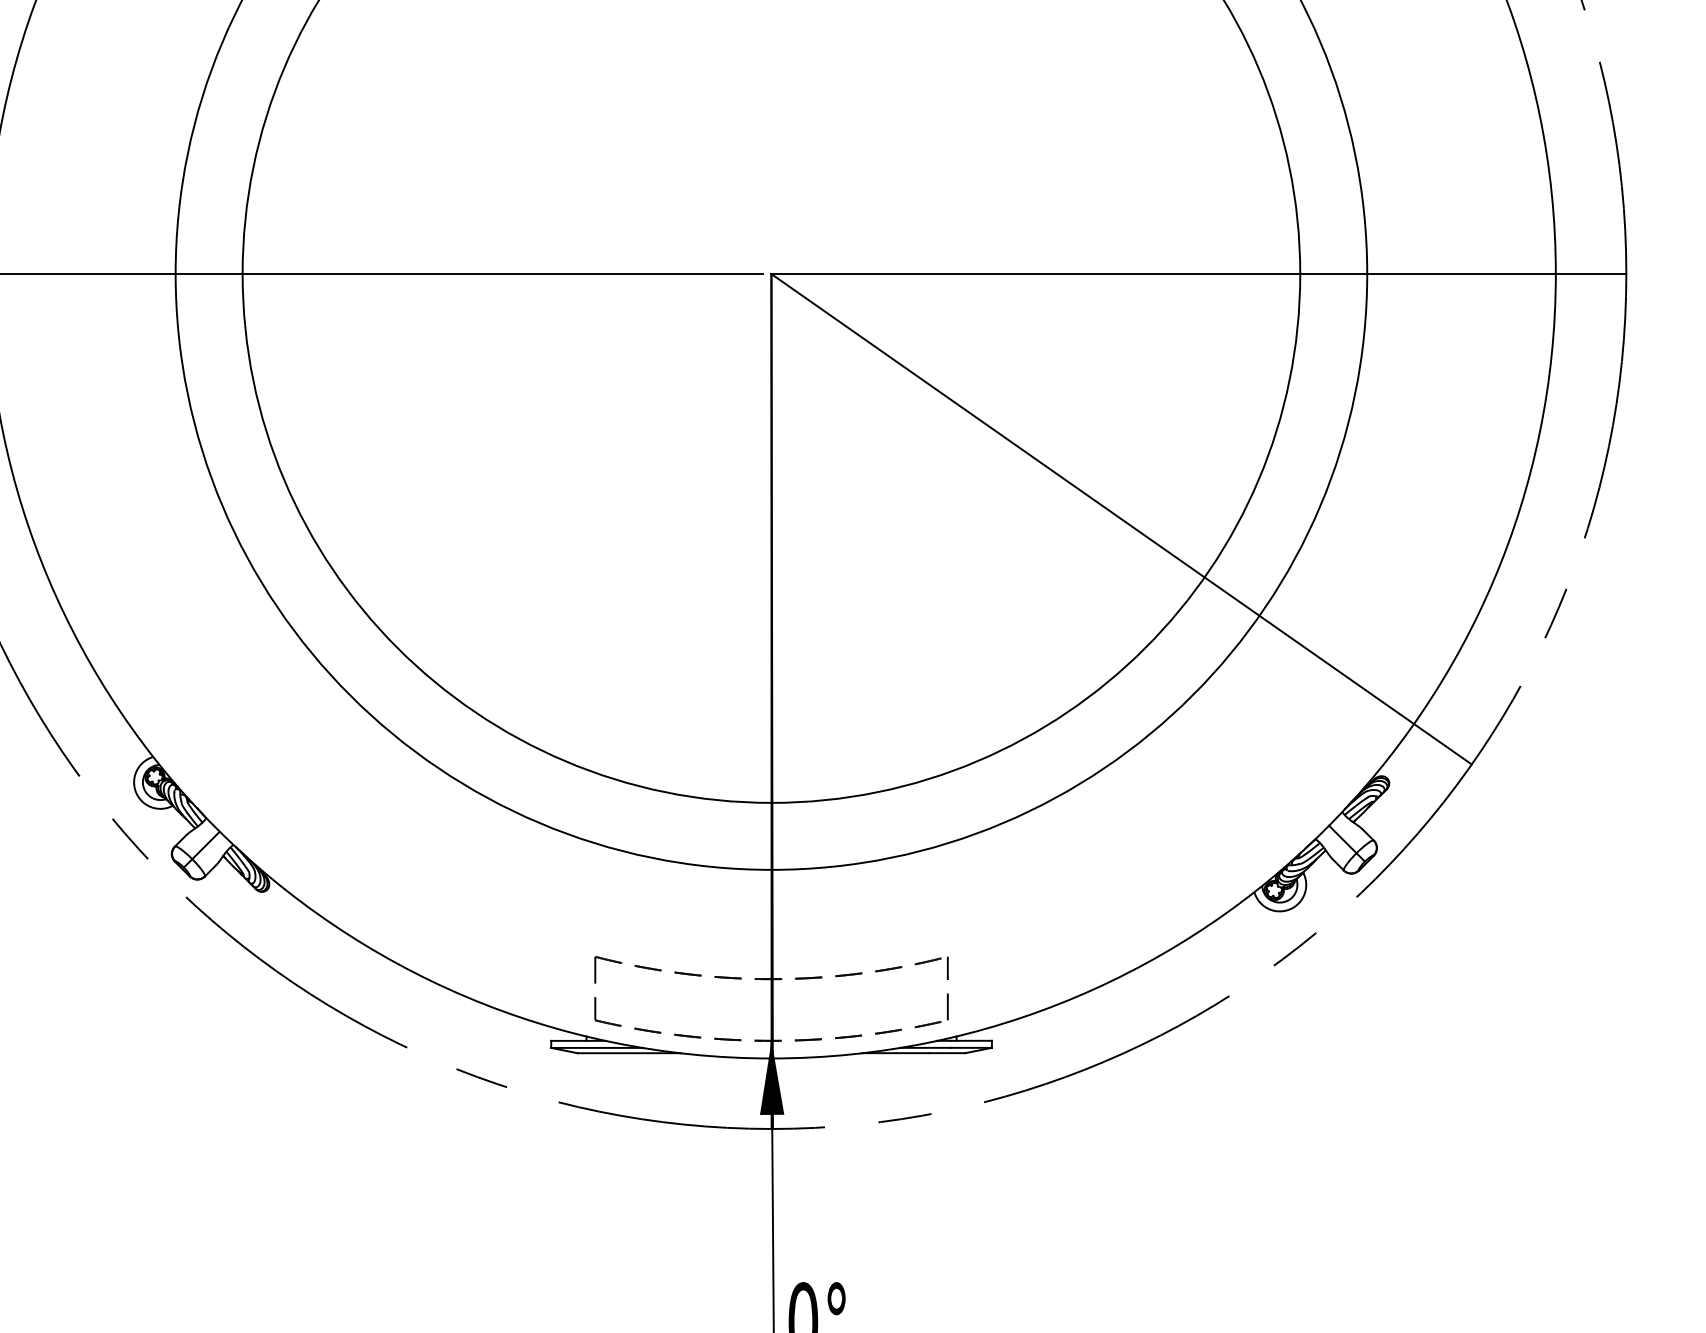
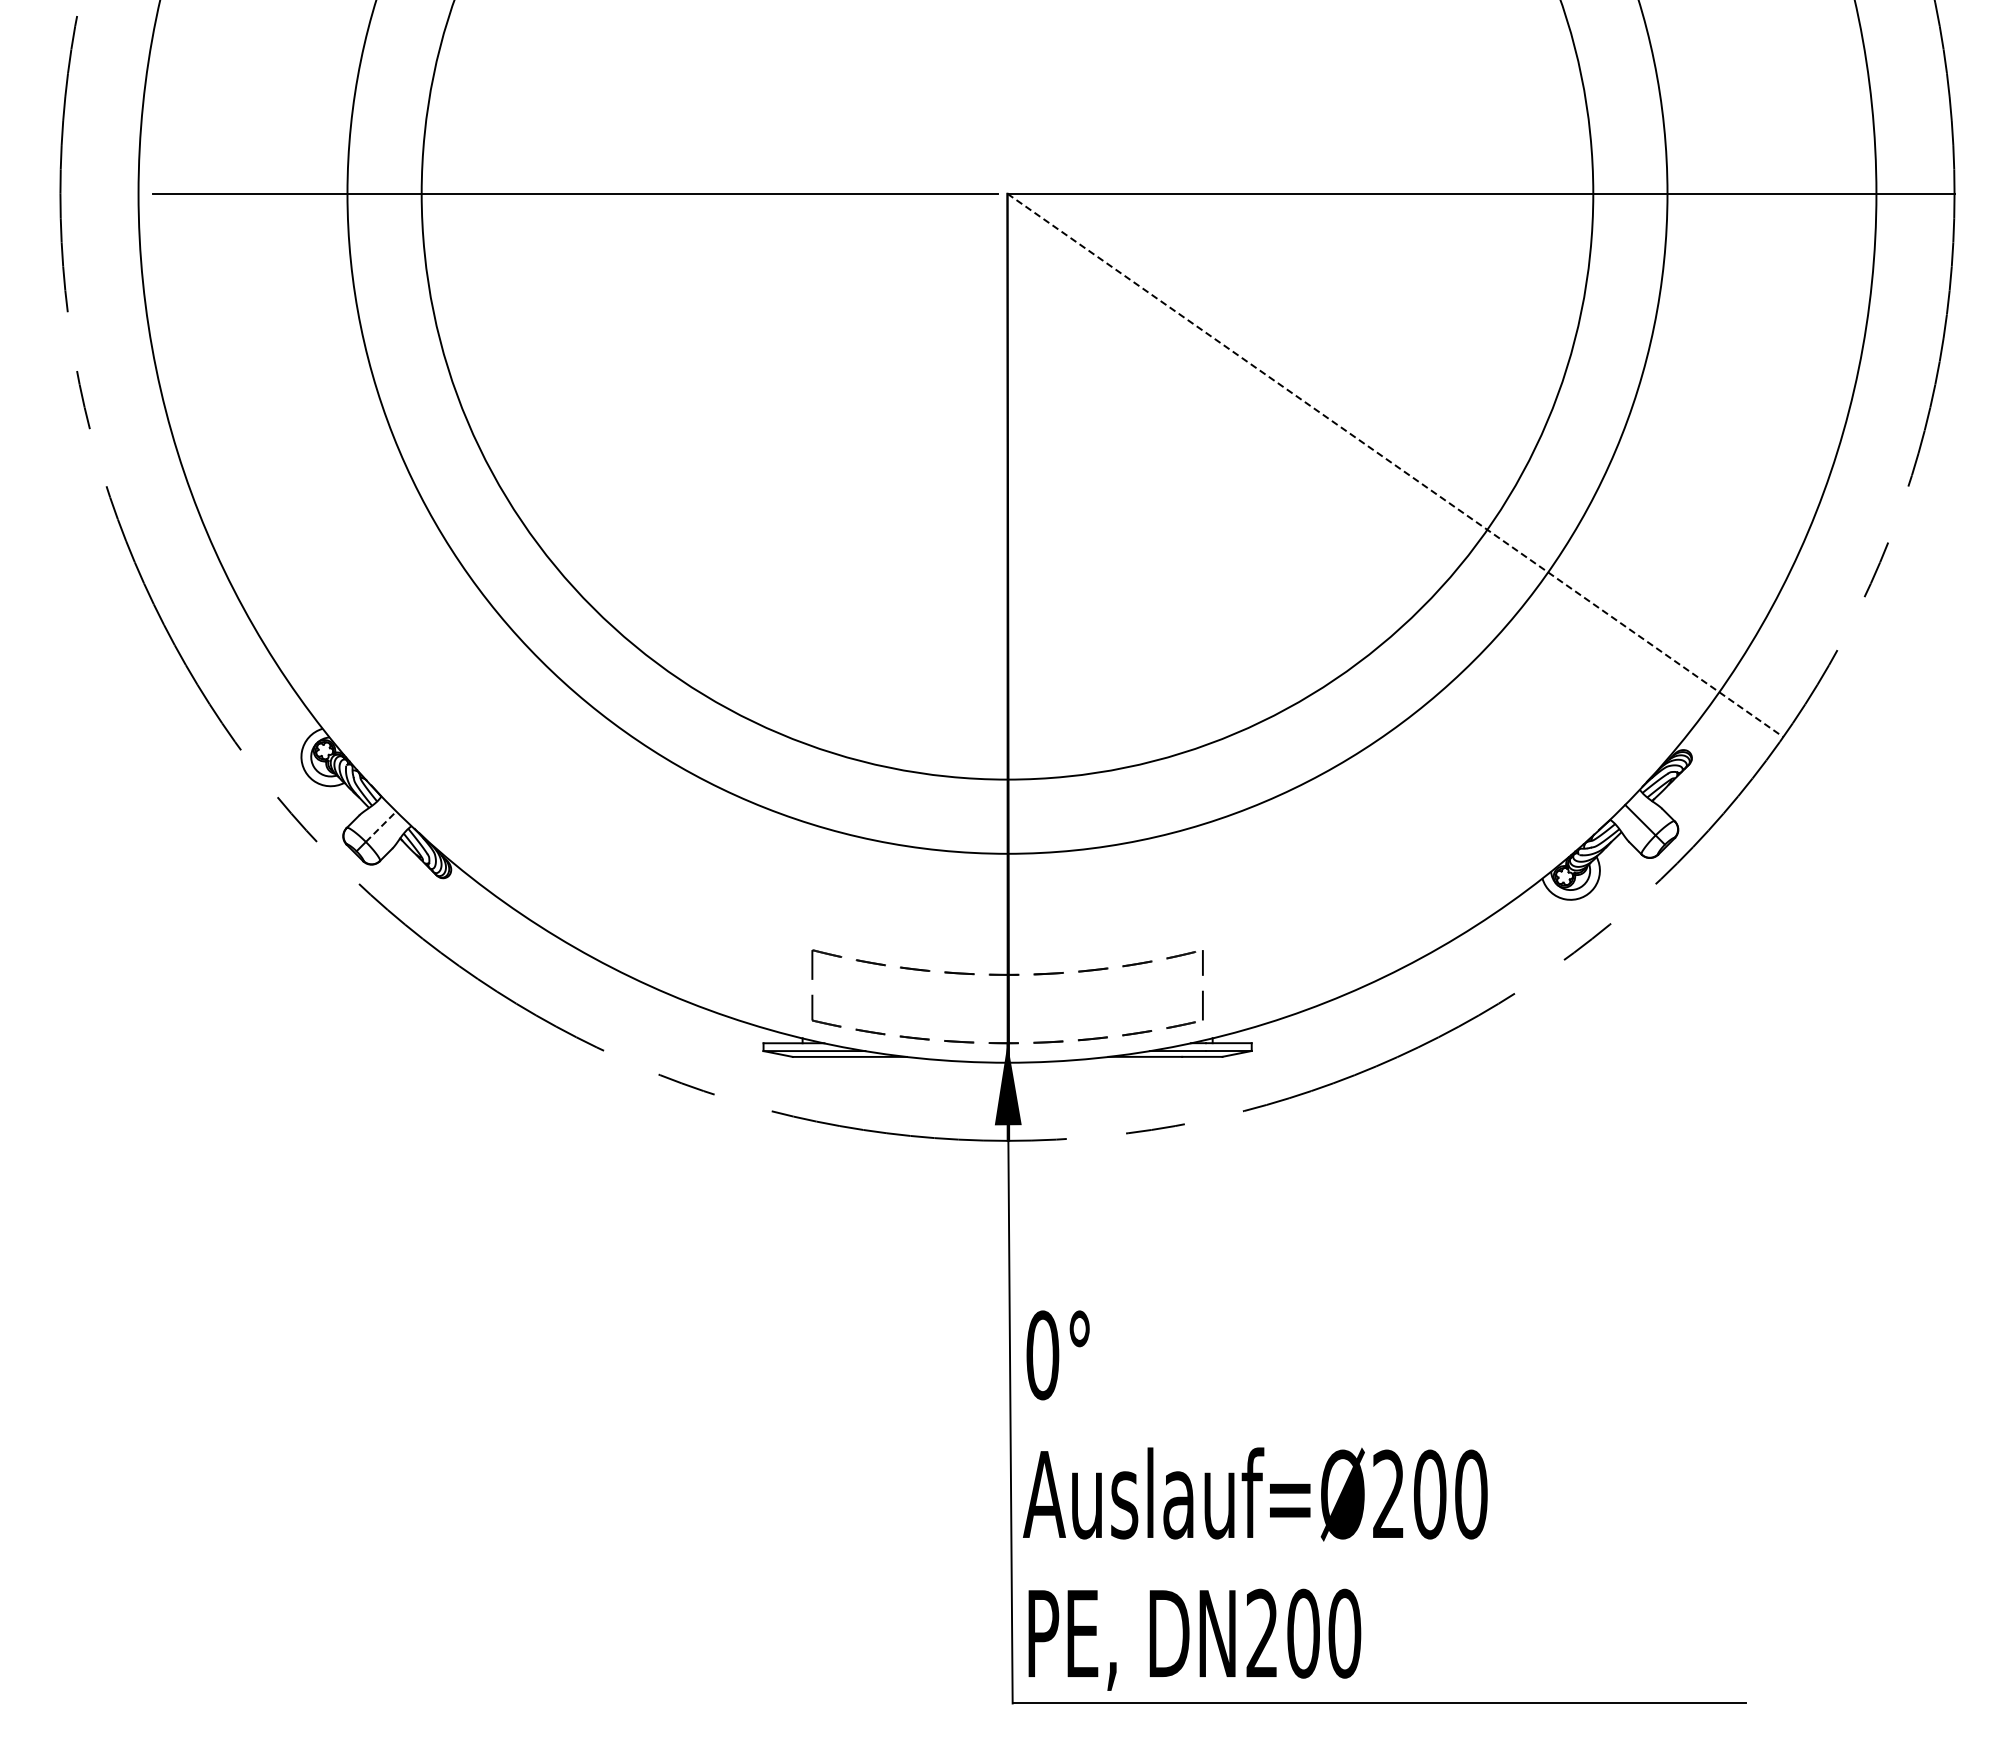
line: (1121, 519) -> (1395, 465), solid -> dashed
line: (206, 845) -> (381, 826), solid -> dashed

